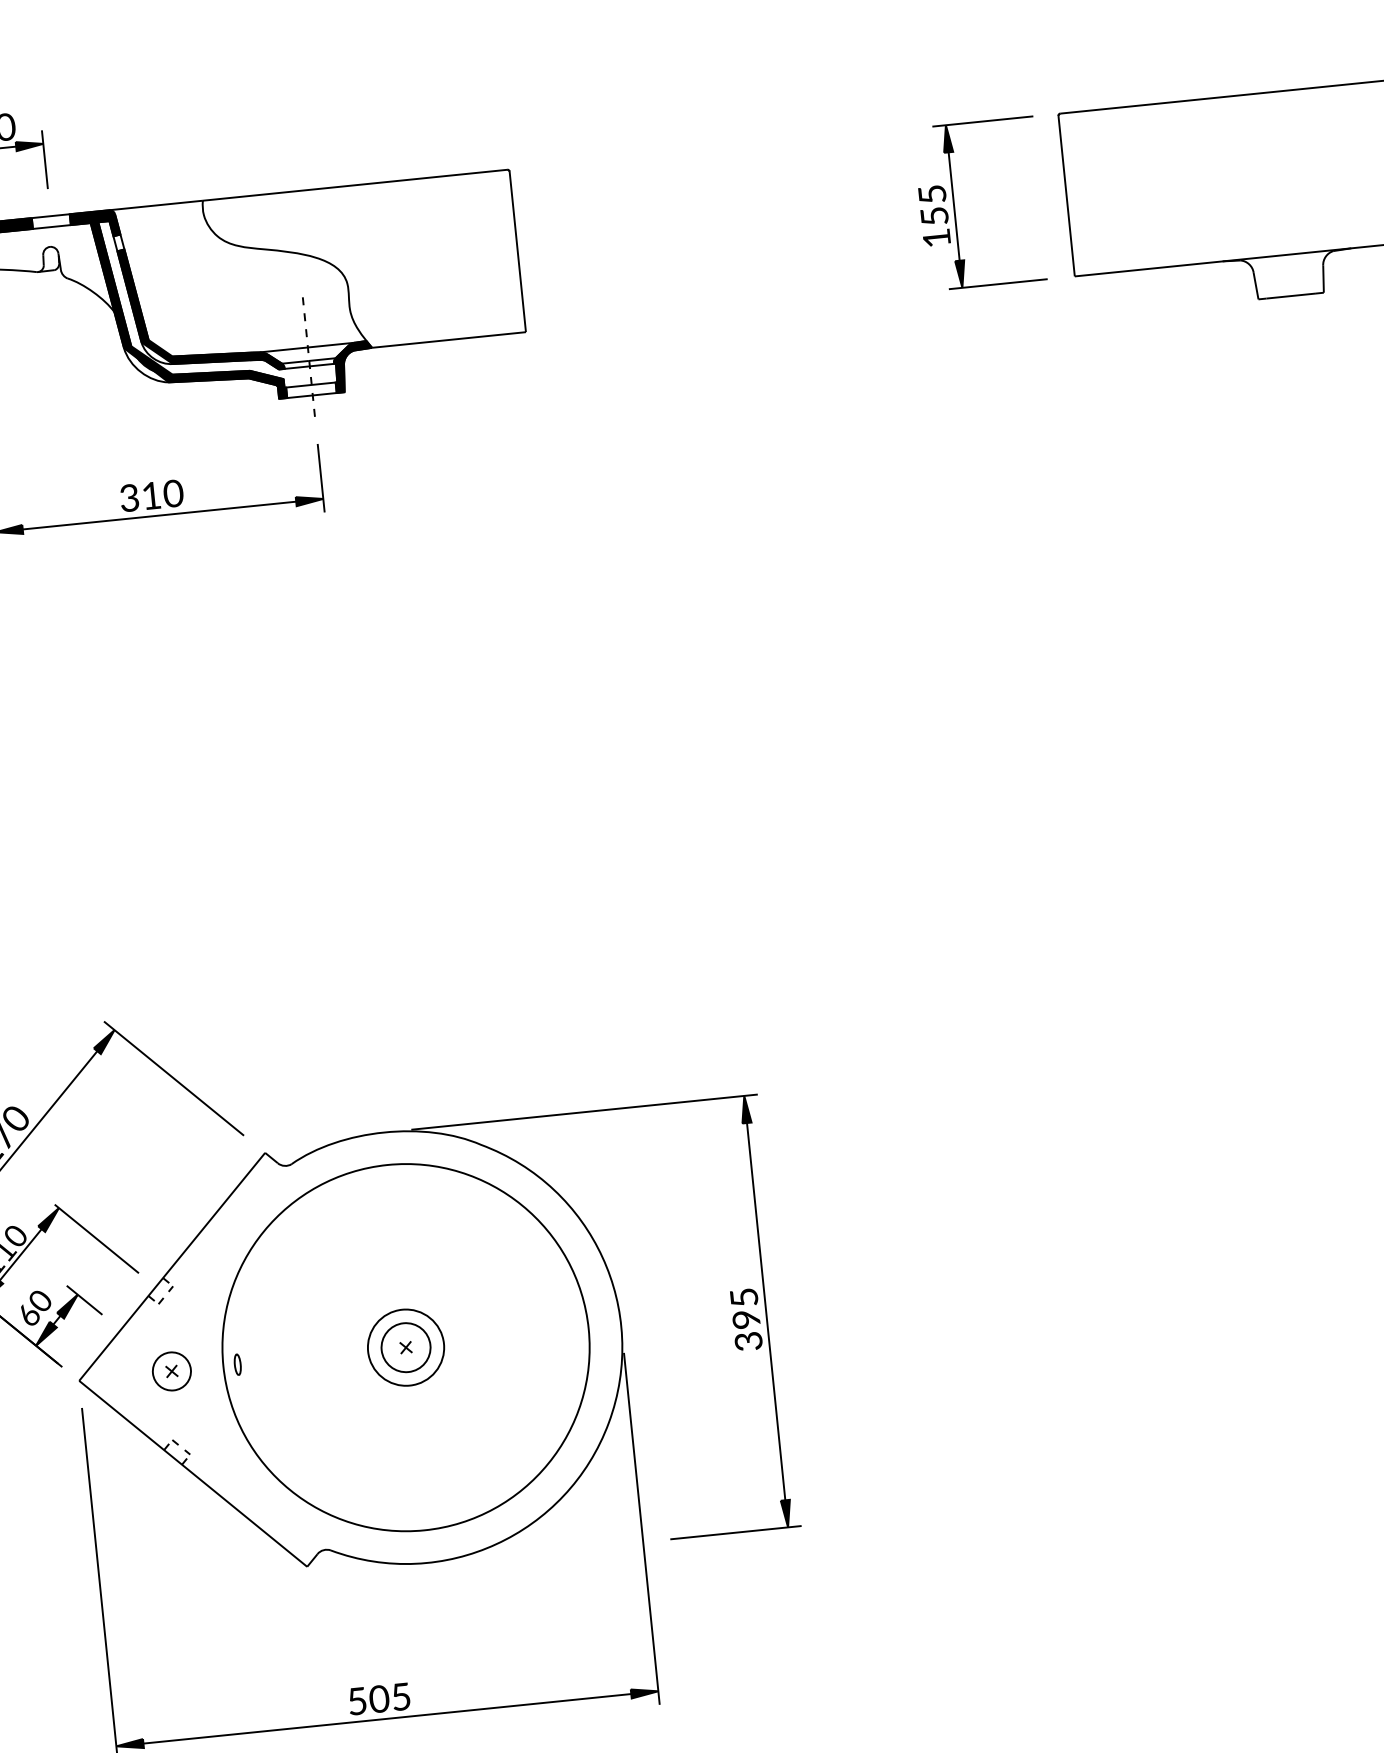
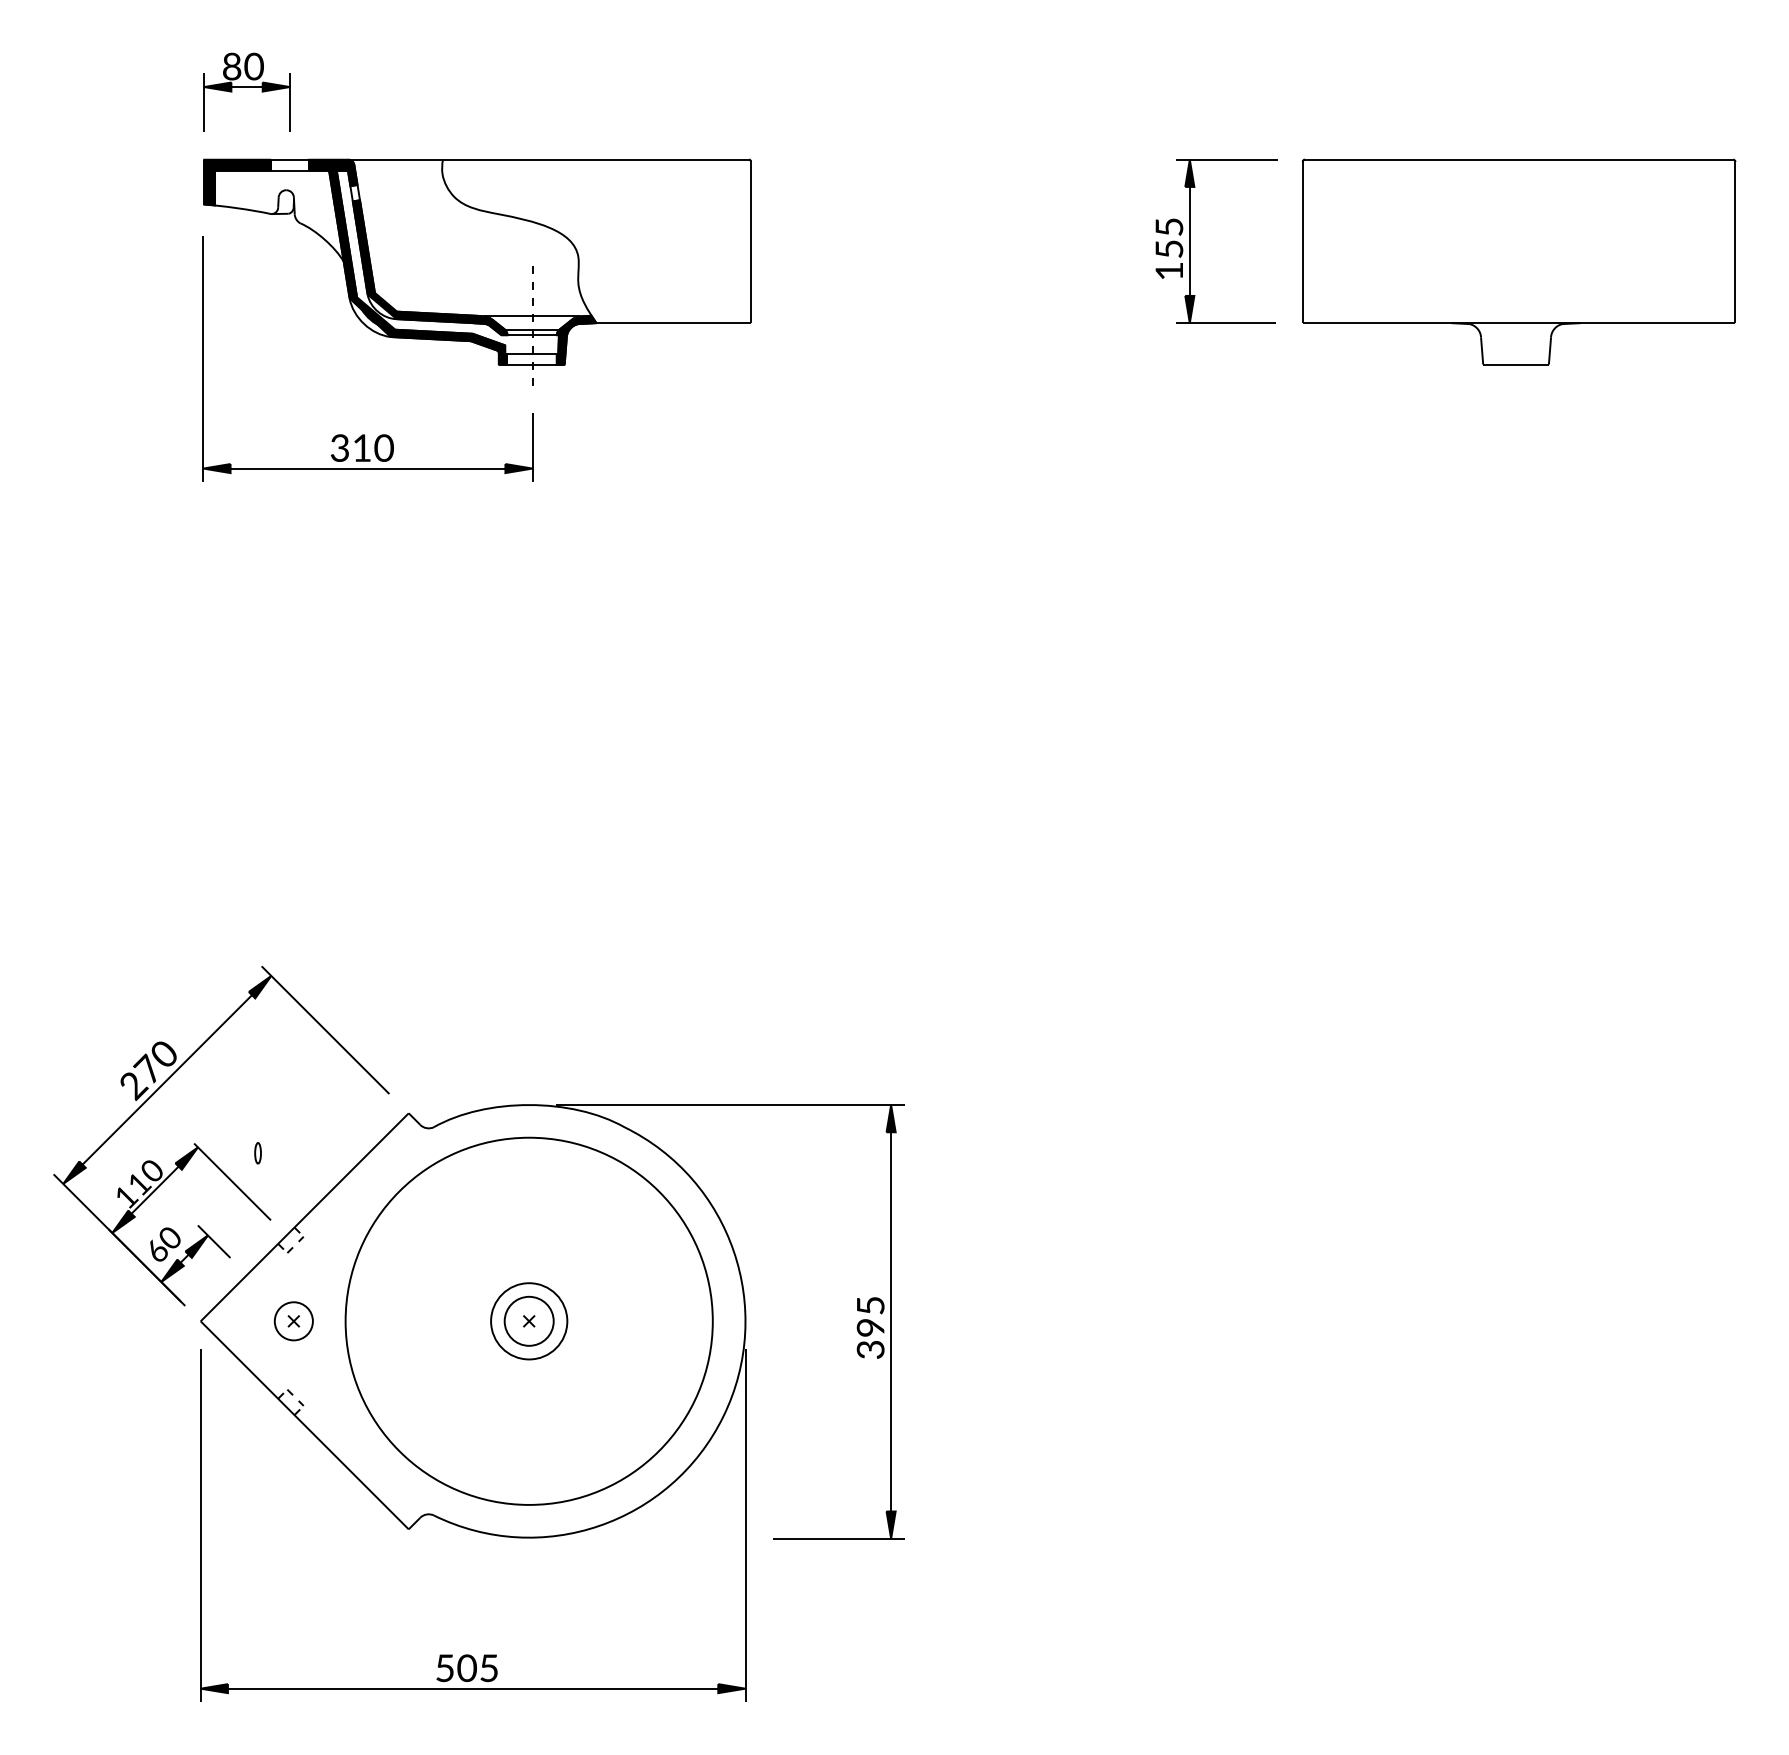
part: (237, 1364) -> (257, 1153), moved

